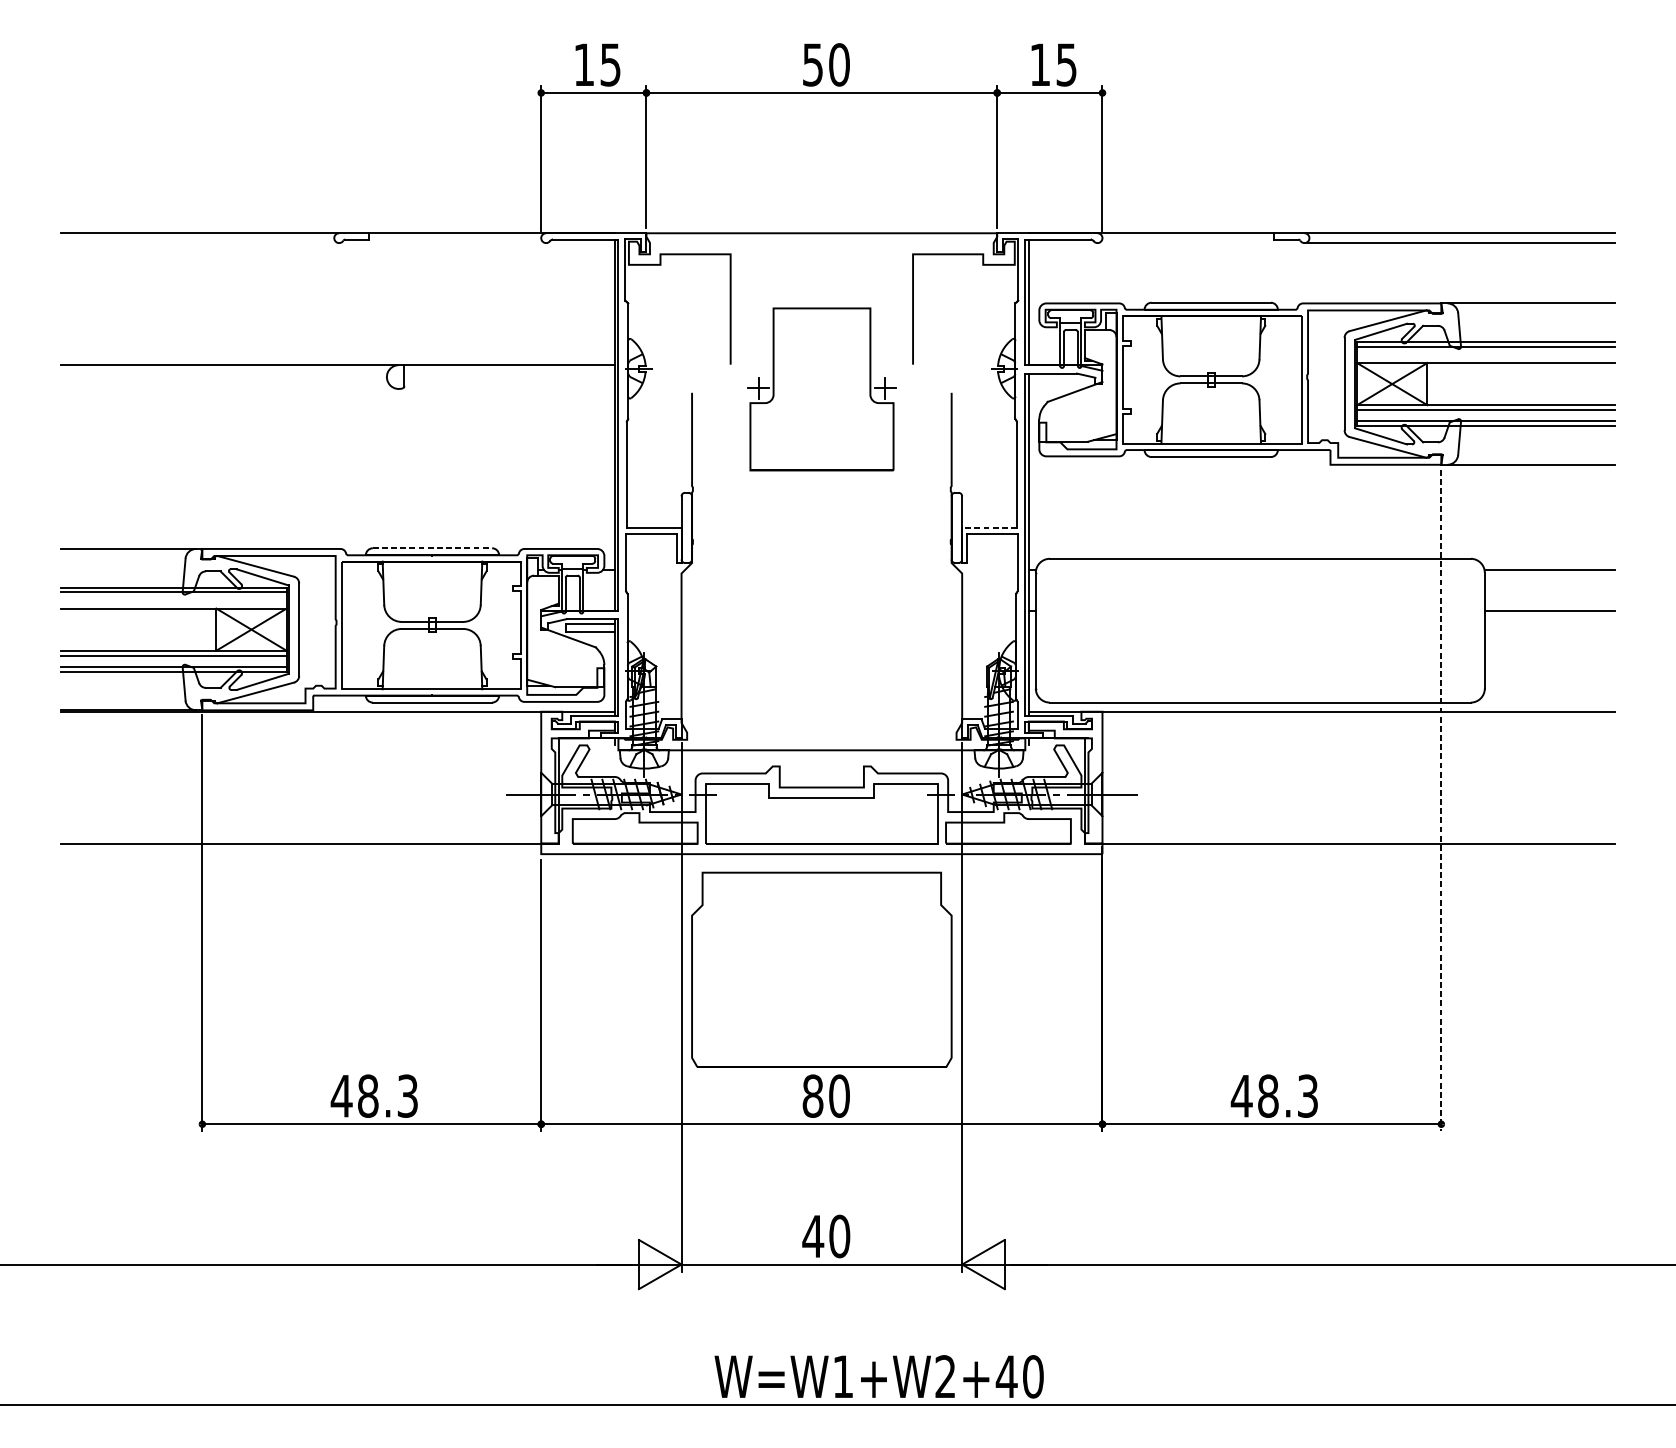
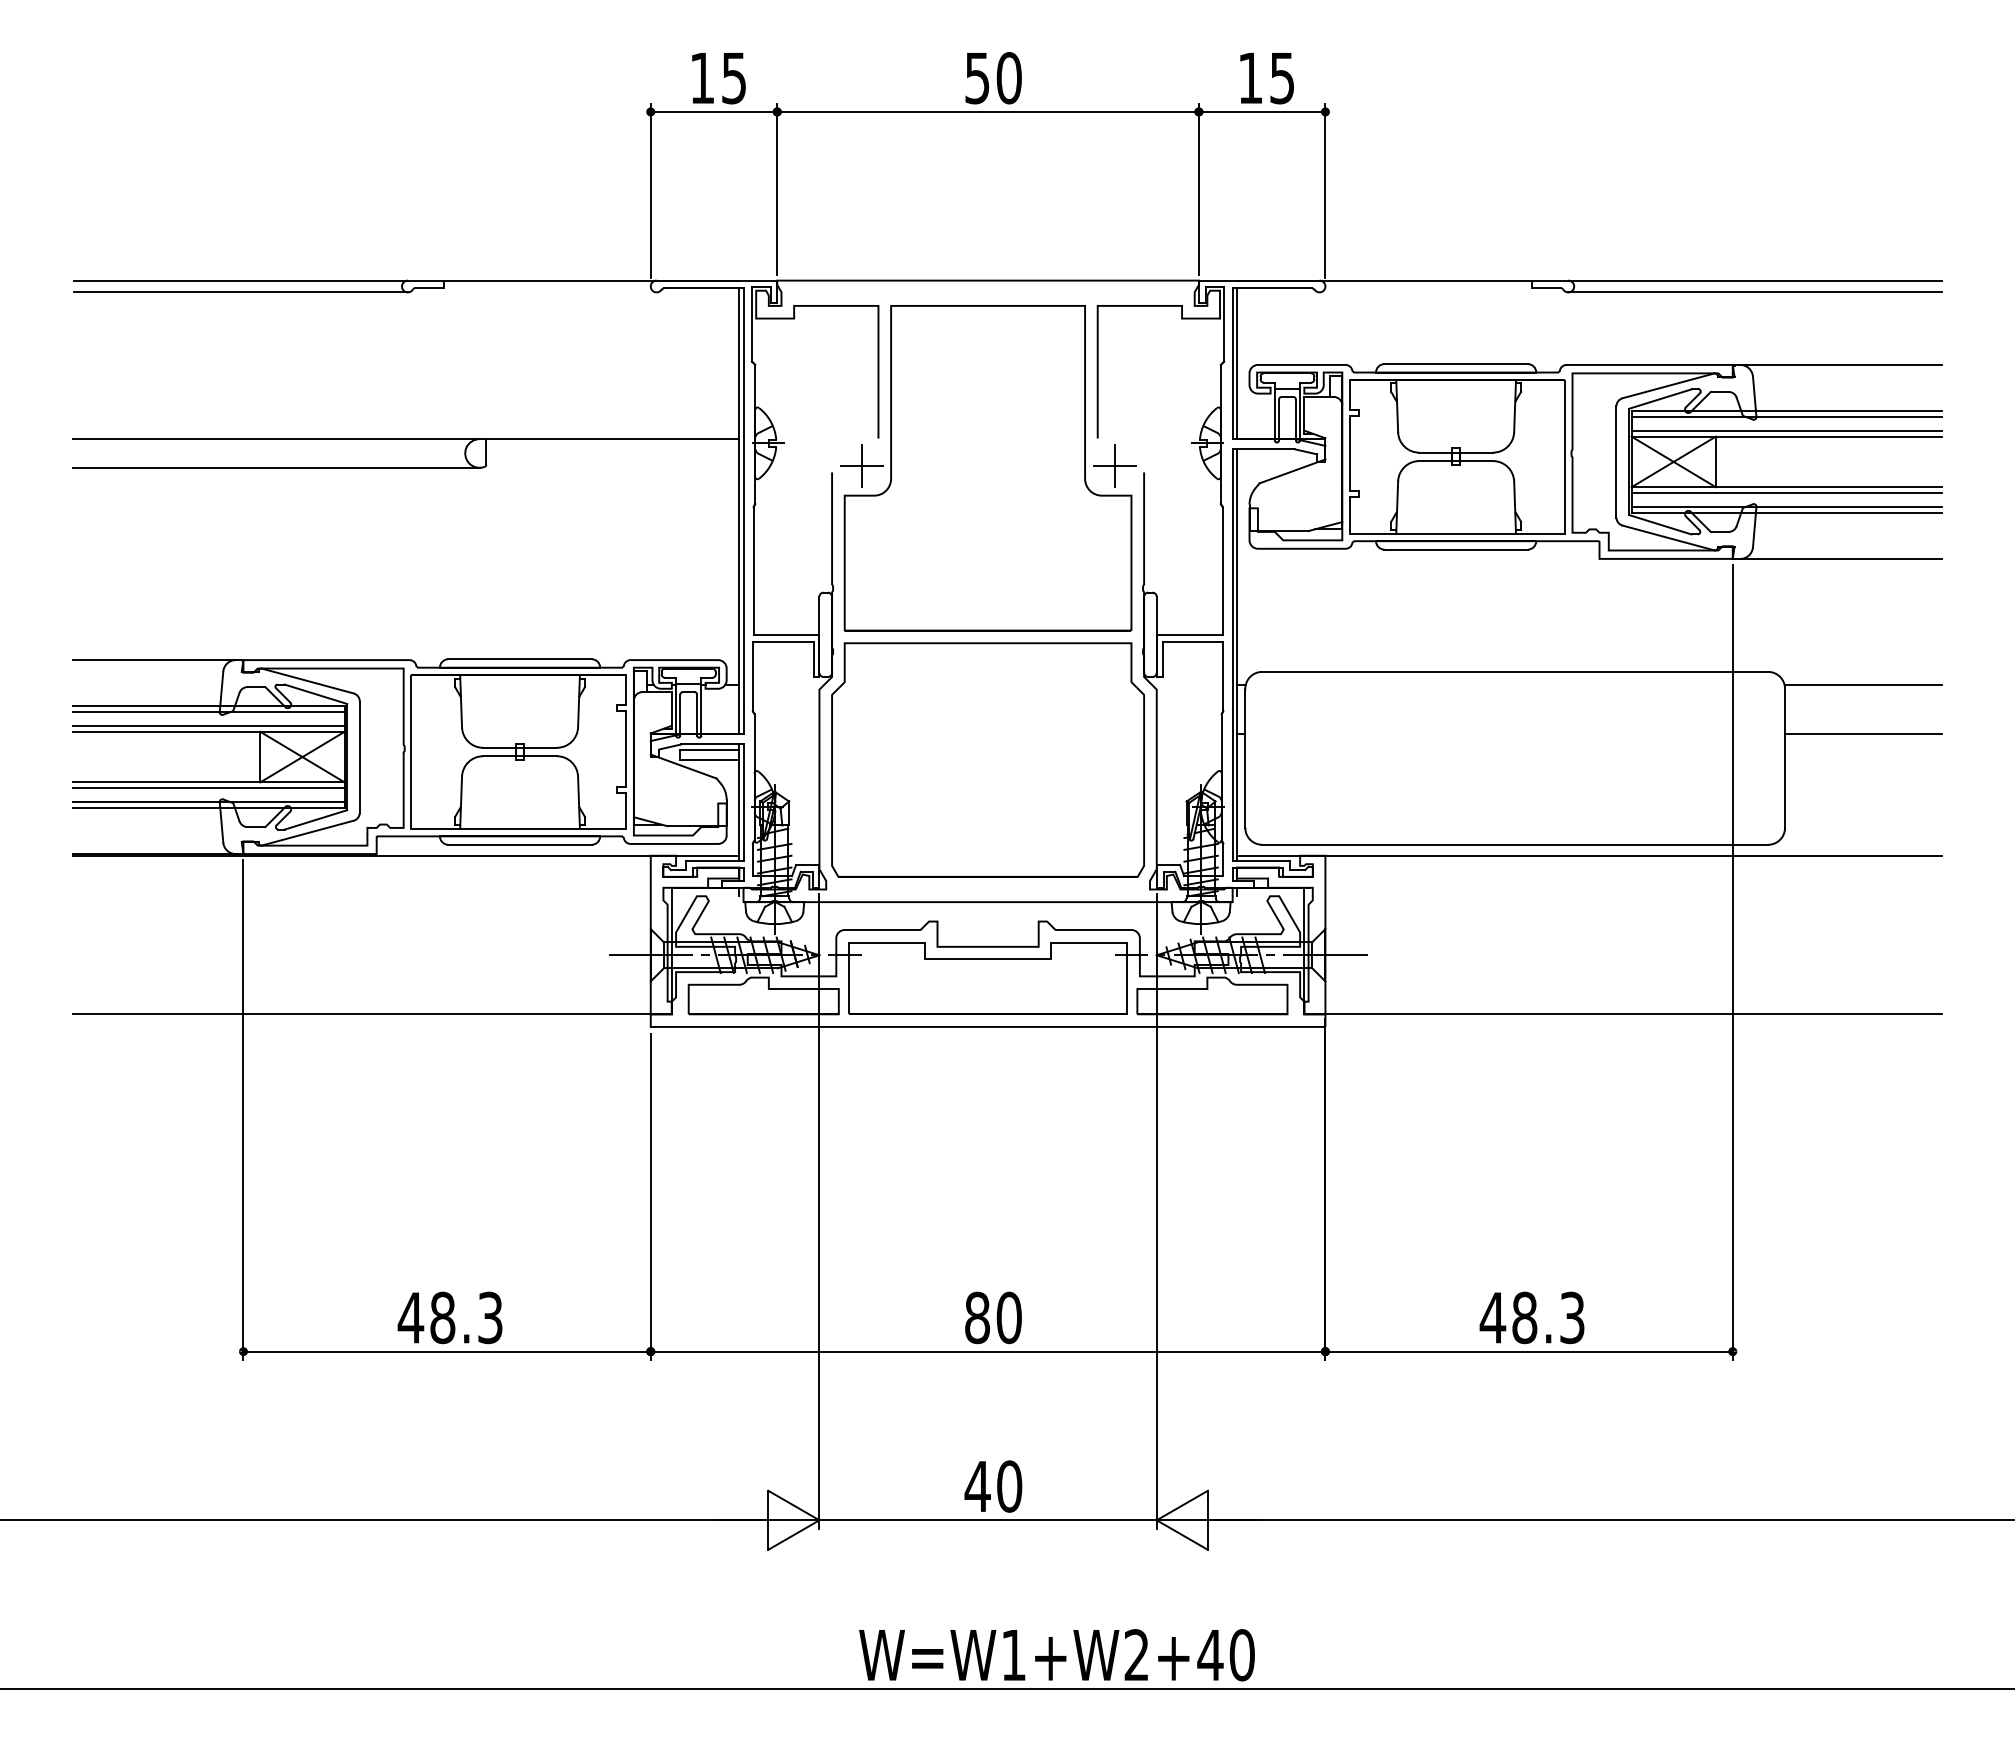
line: (199, 243) -> (240, 292), added
line: (1486, 357) -> (1786, 430), added
line: (229, 388) -> (276, 467), added
part: (822, 389) -> (988, 468), size x1.67
line: (989, 527) -> (1189, 634), dashed -> solid
line: (432, 548) -> (520, 659), dashed -> solid
line: (173, 603) -> (208, 725), added
line: (1441, 800) -> (1732, 962), dashed -> solid
part: (821, 969) -> (987, 759), moved

